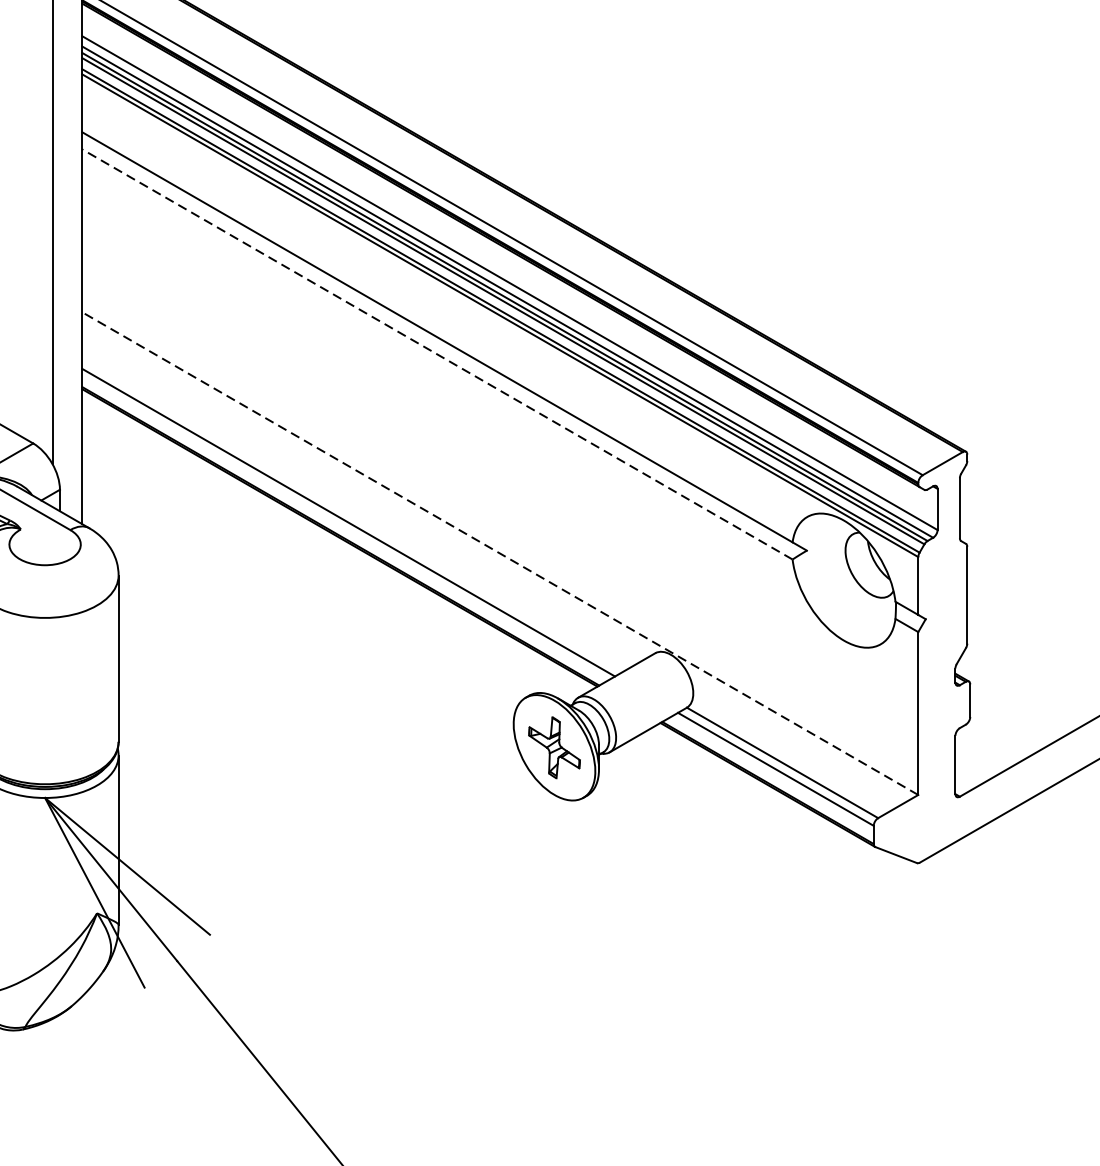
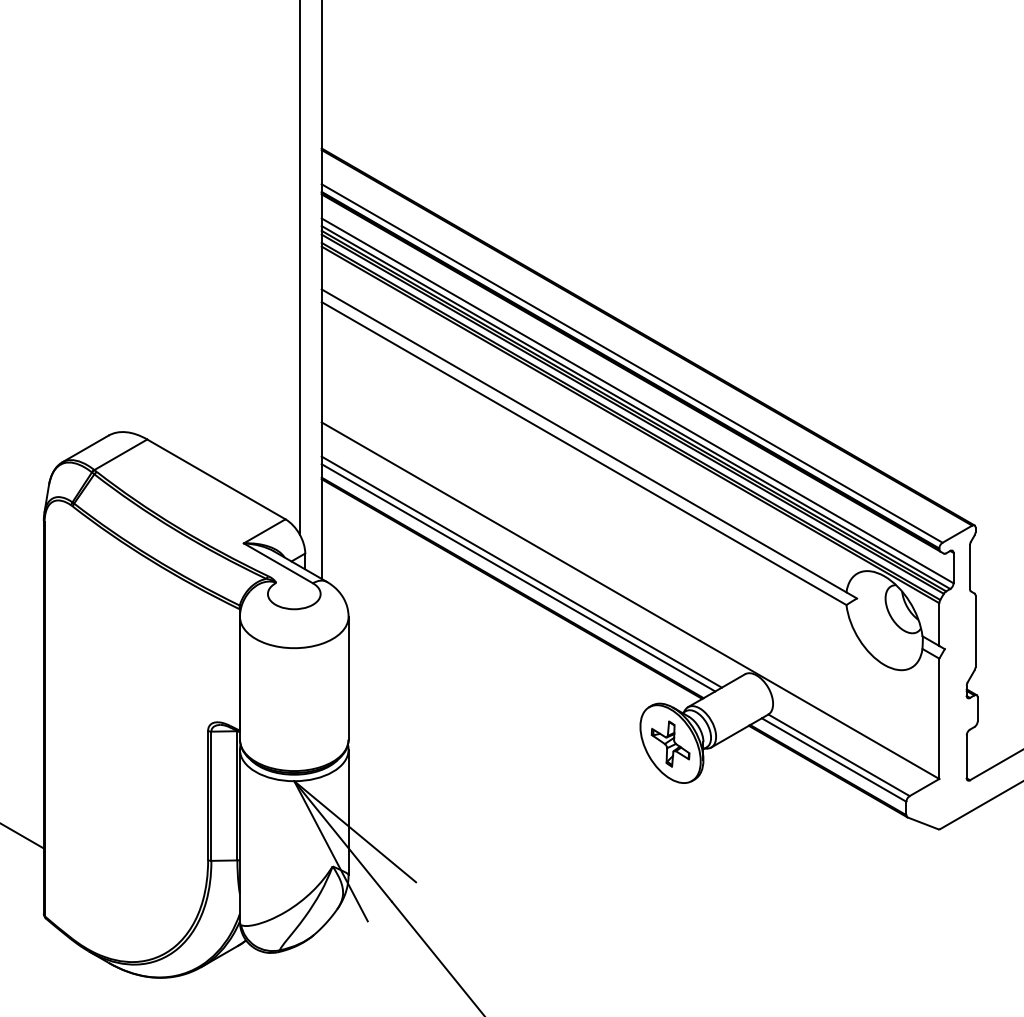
line: (437, 354) -> (584, 453), dashed -> solid
line: (352, 514) -> (521, 571), added
line: (500, 553) -> (630, 600), dashed -> solid

